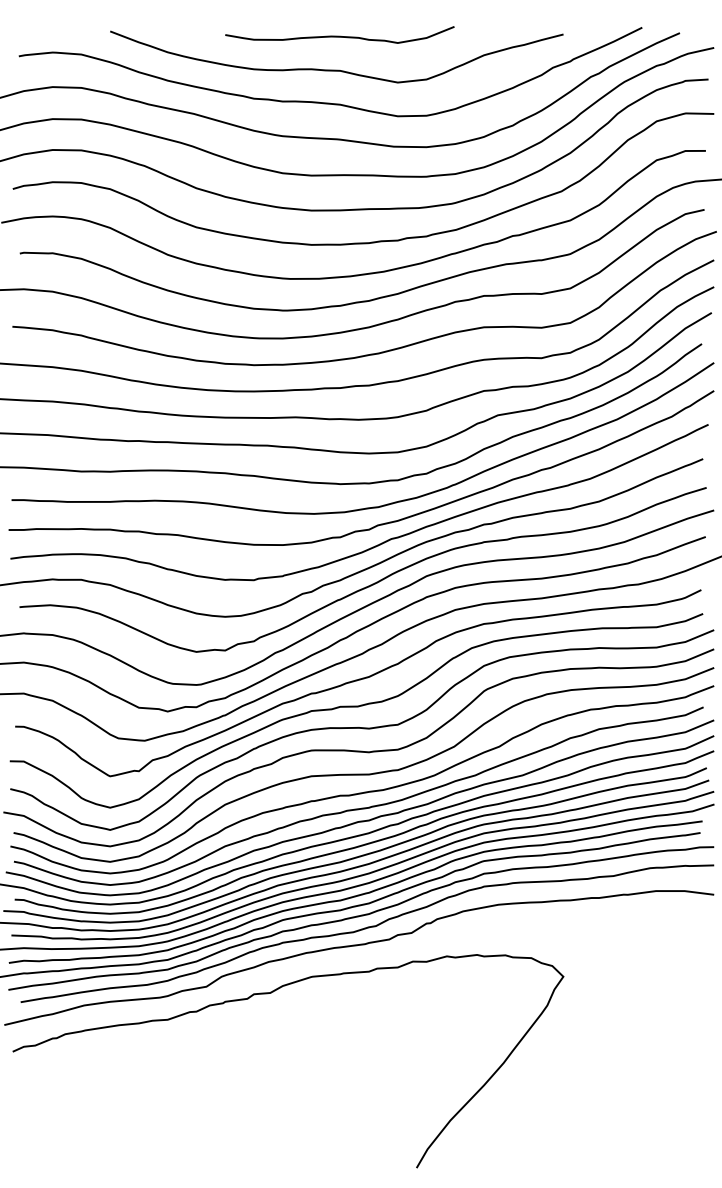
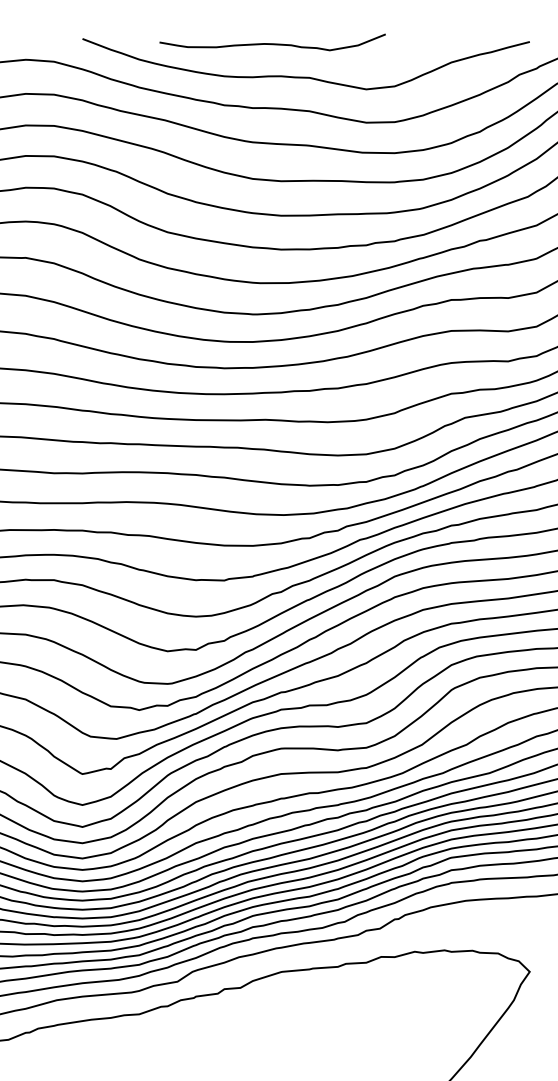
curve: (339, 35) -> (272, 42), moved

